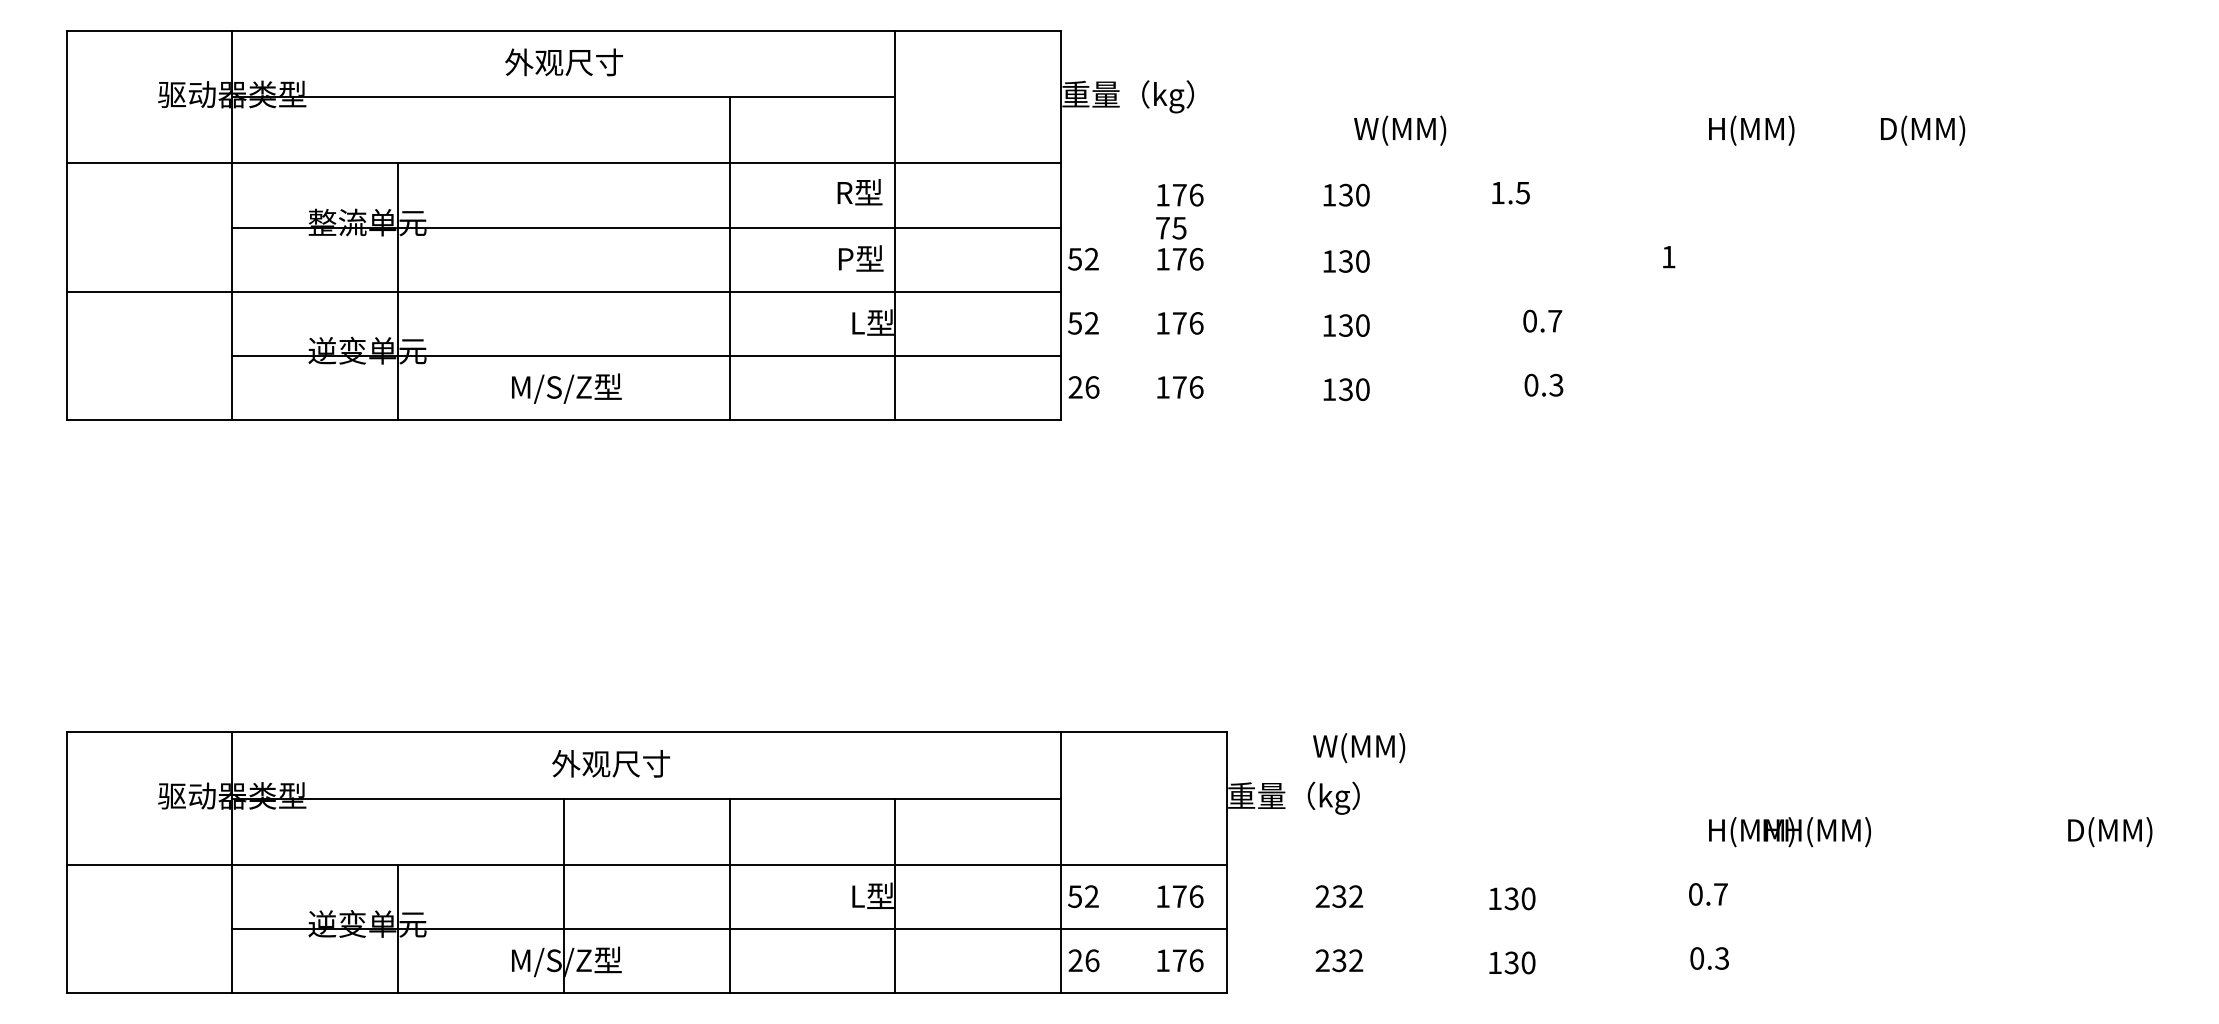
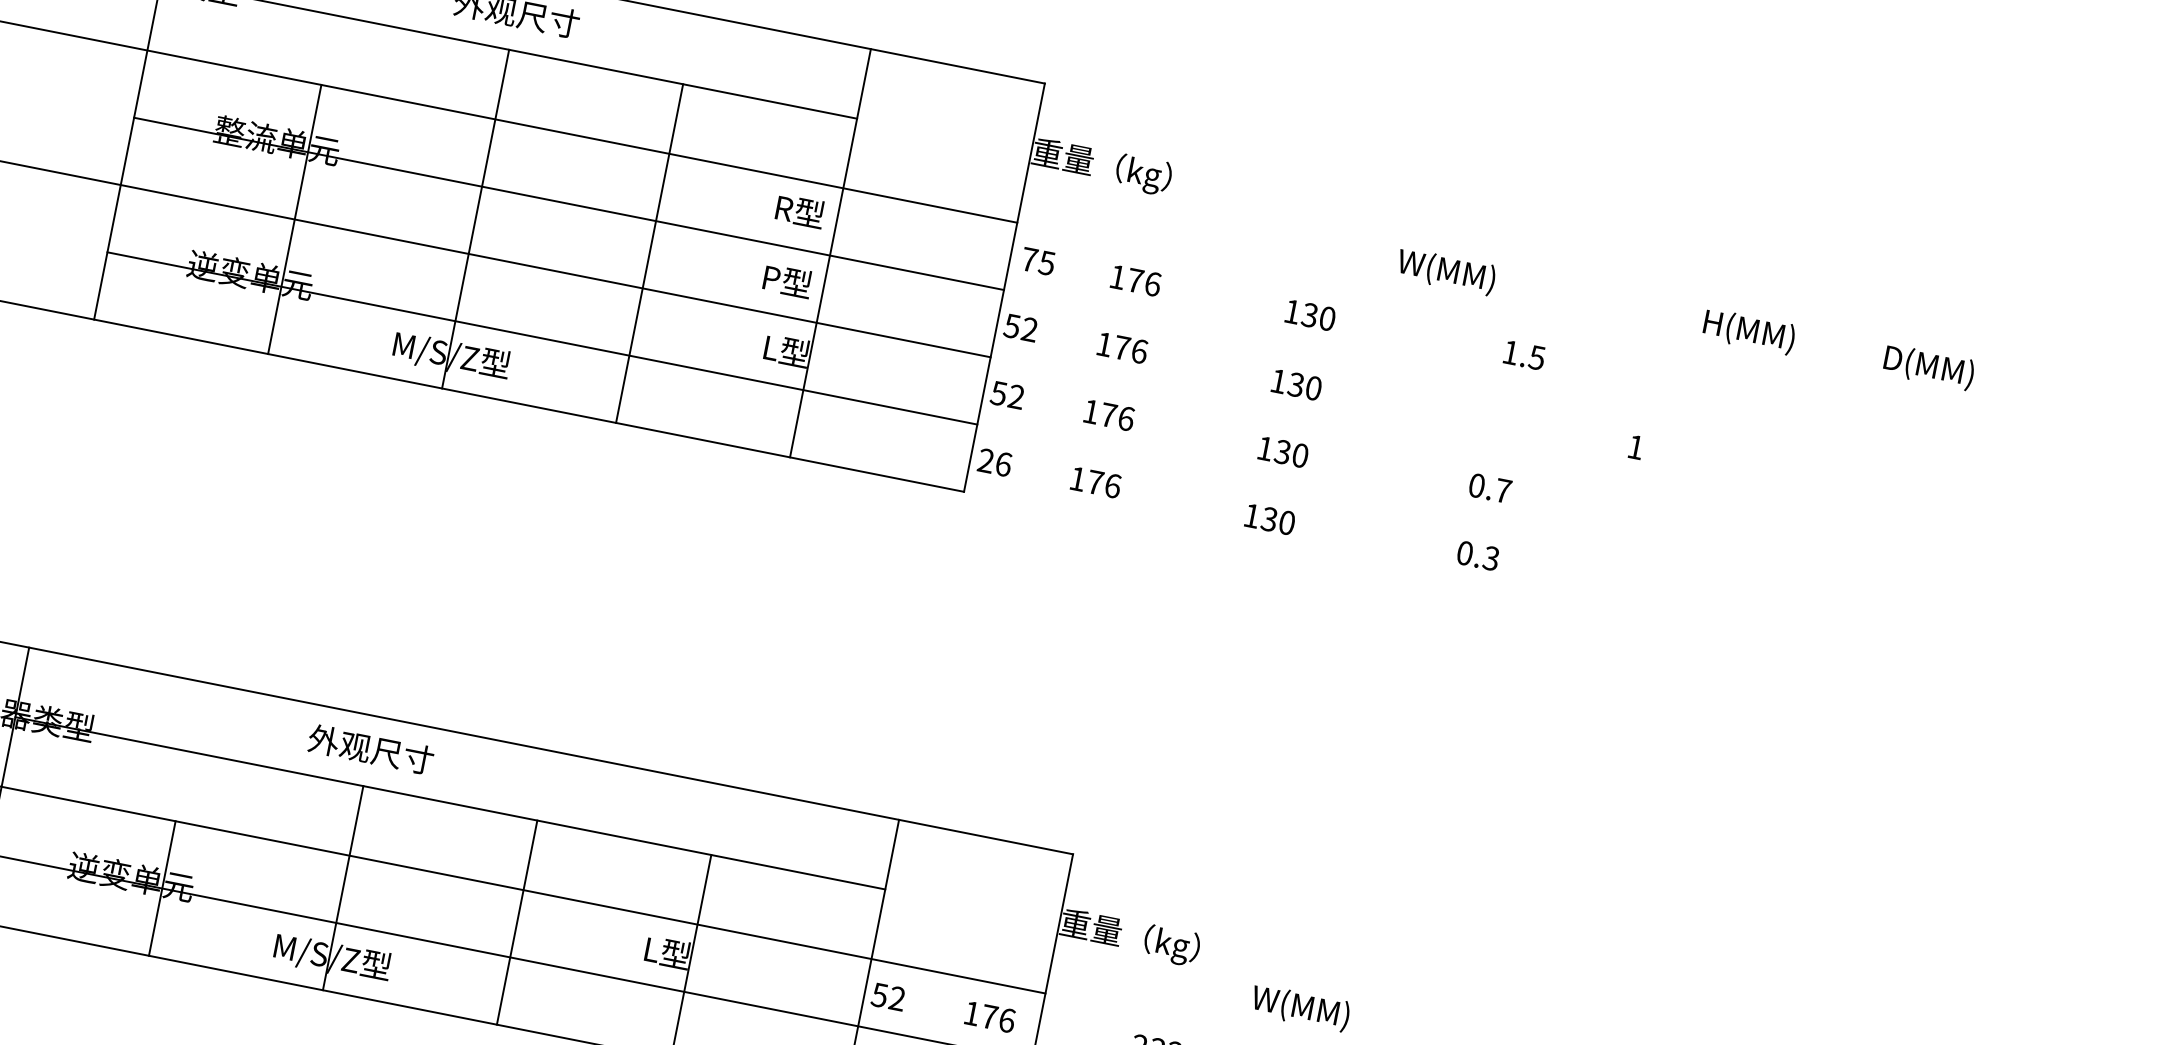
text: (1400, 130) -> (1446, 271), moved
text: (1510, 193) -> (1523, 355), moved
text: (1171, 228) -> (1038, 261), moved
line: (563, 258) -> (475, 219), added
text: (1359, 748) -> (1300, 1008), moved
text: (611, 763) -> (371, 749), moved

